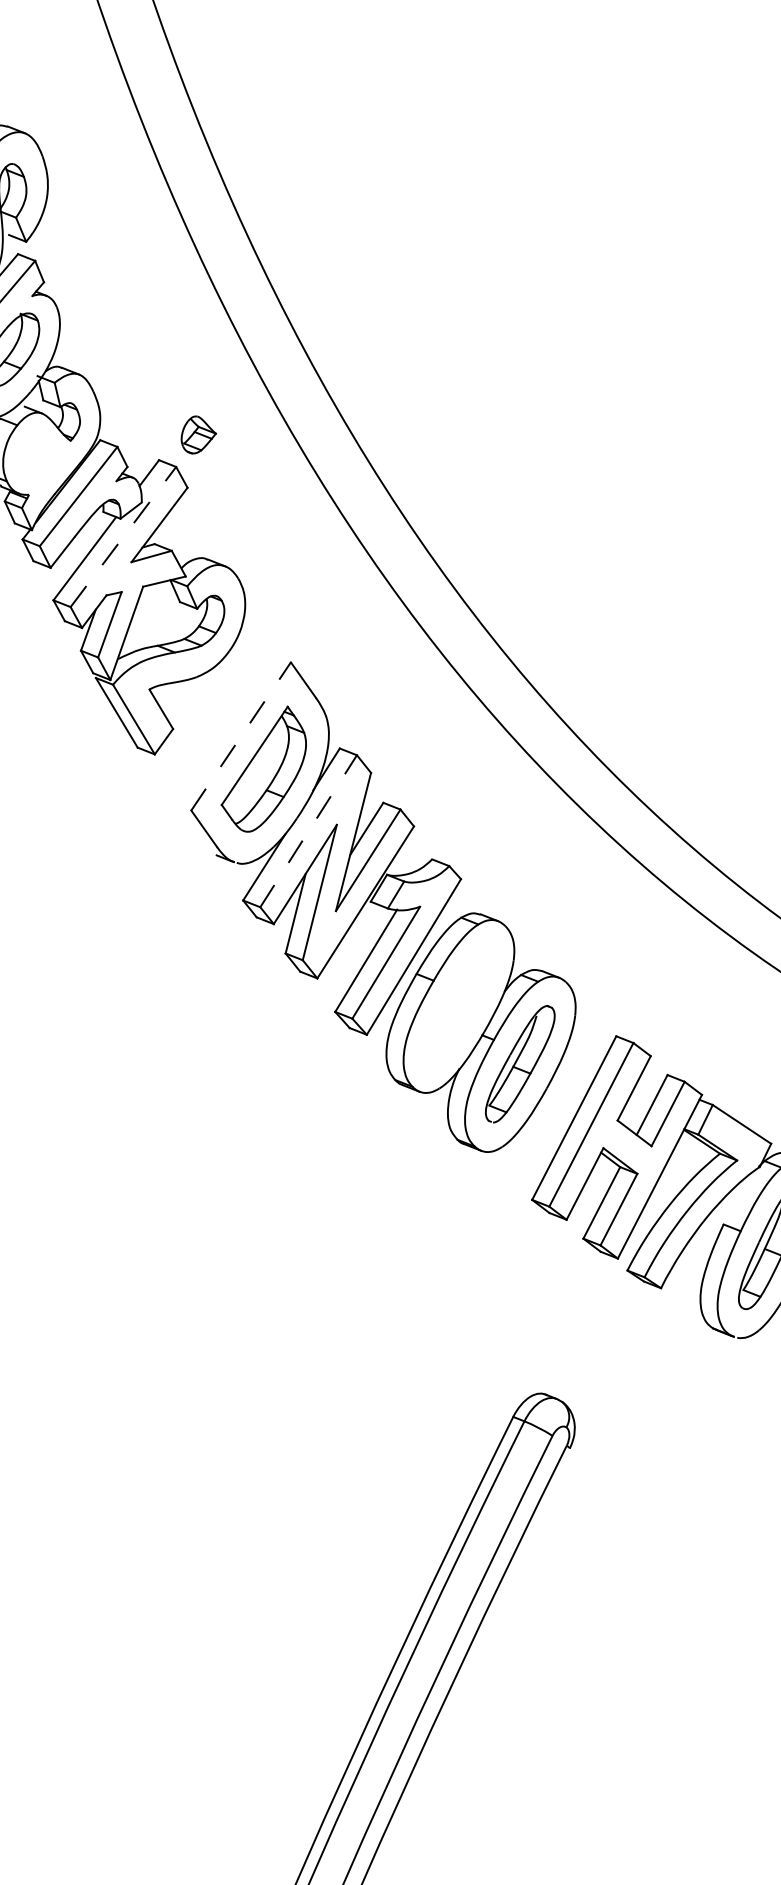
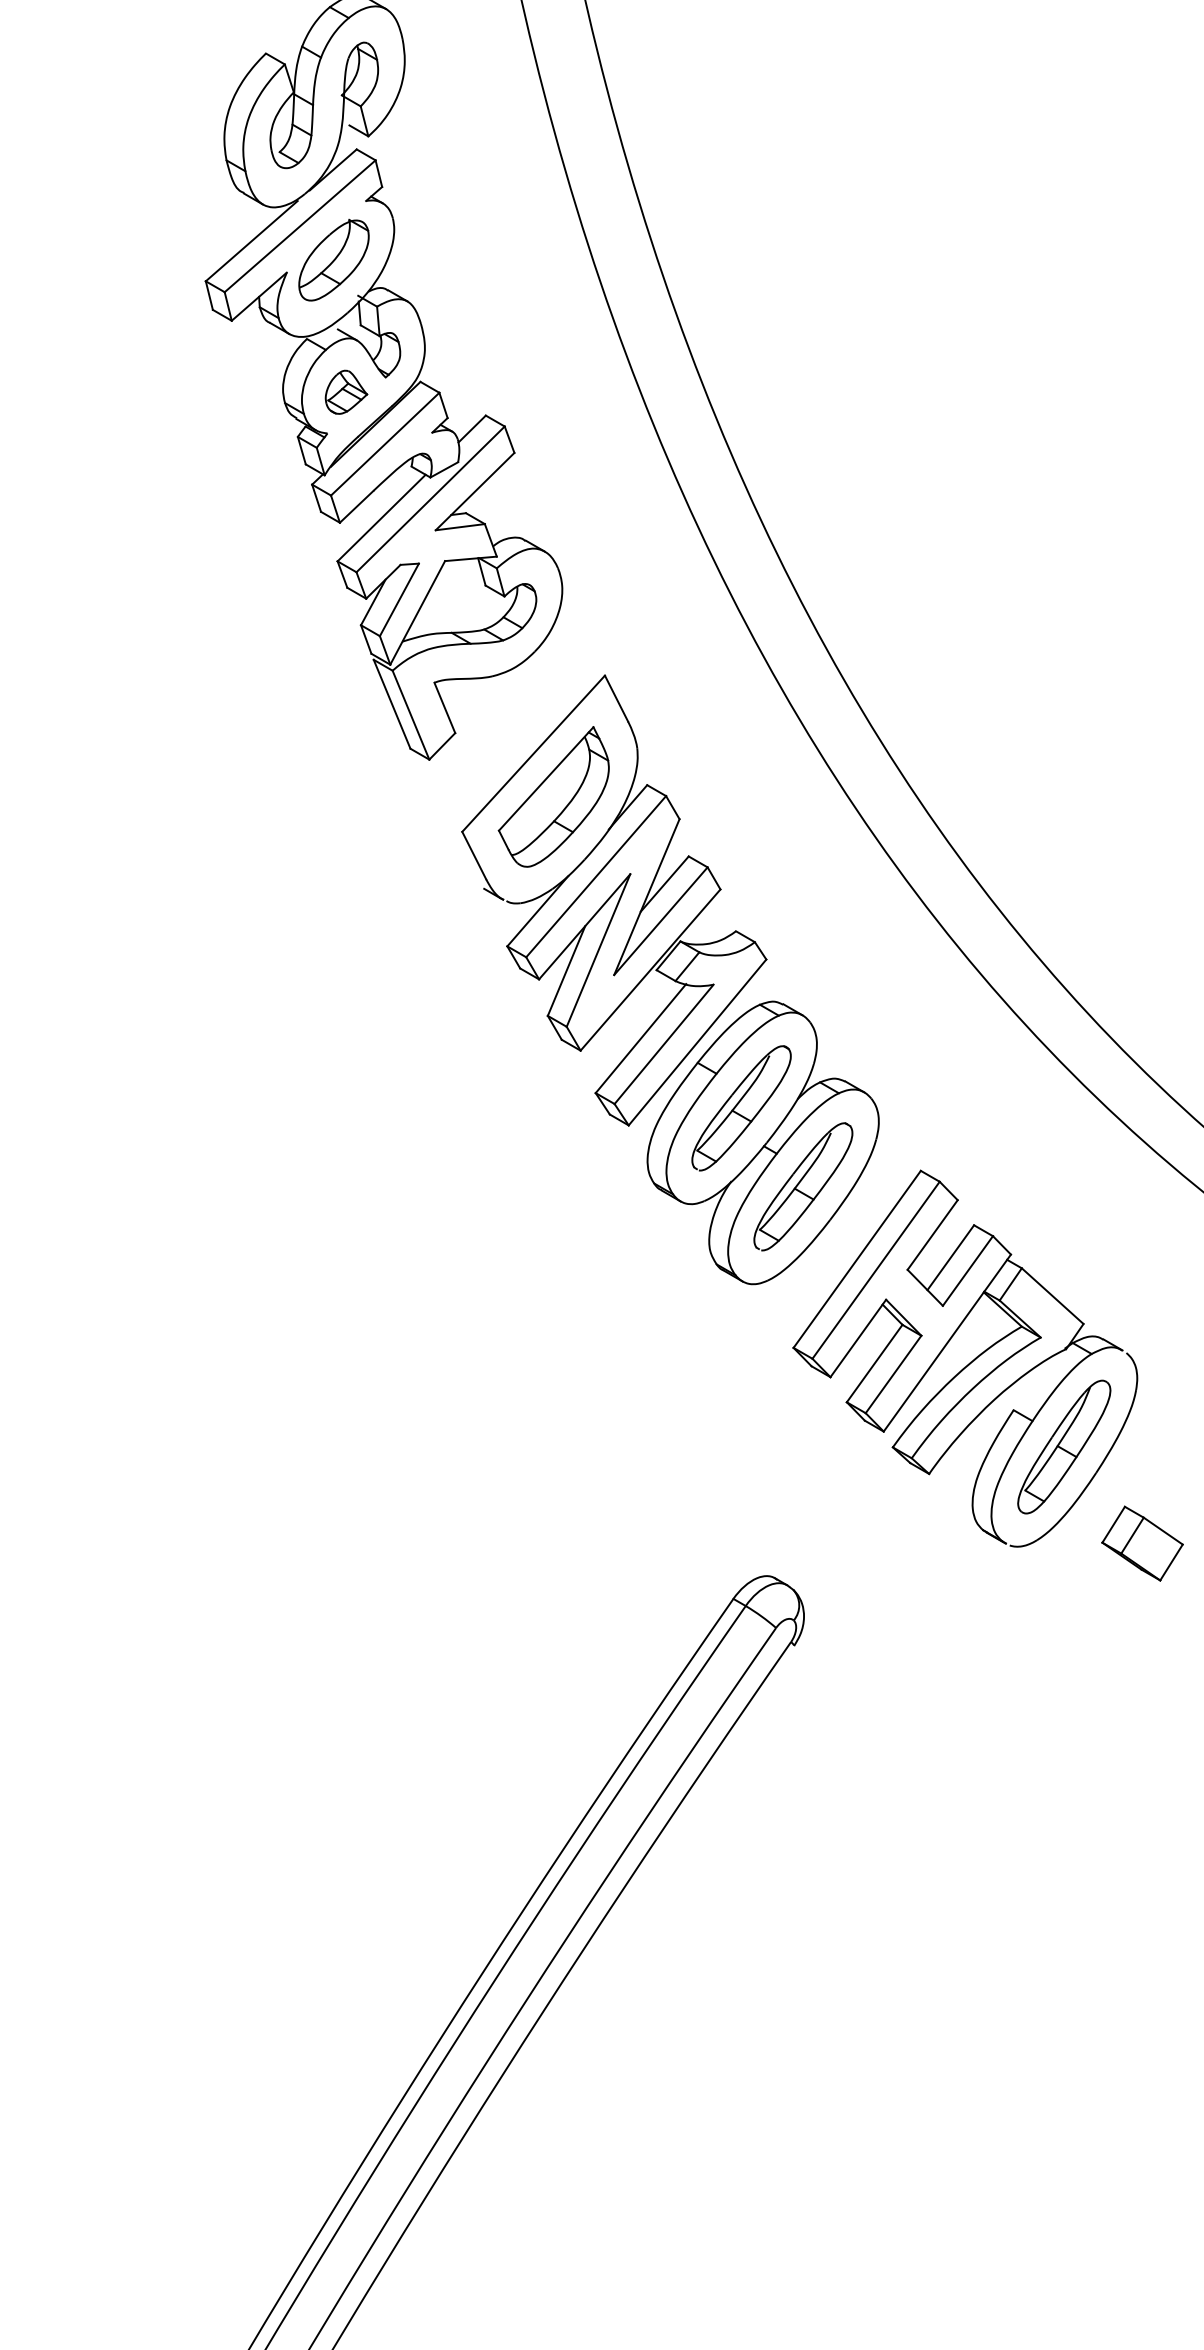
part: (198, 433) -> (346, 391), moved
line: (123, 537) -> (430, 499), dashed -> solid
line: (240, 736) -> (533, 753), dashed -> solid
line: (308, 831) -> (596, 876), dashed -> solid
part: (458, 1006) -> (741, 1108), added

